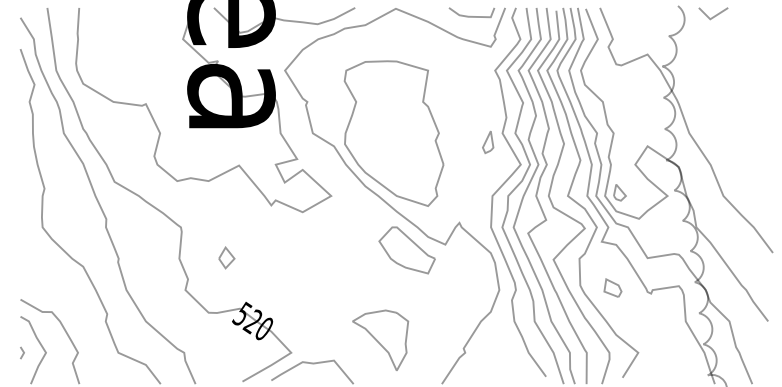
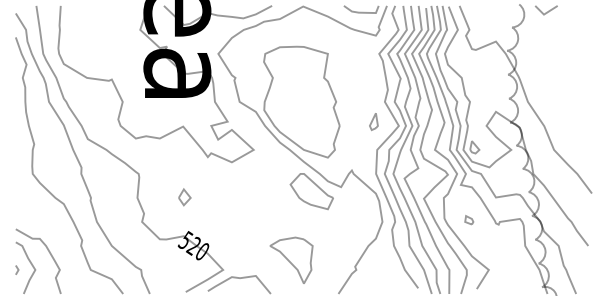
part: (487, 141) -> (373, 121), moved
part: (226, 258) -> (184, 197), moved
part: (611, 286) -> (468, 219), size x0.62

